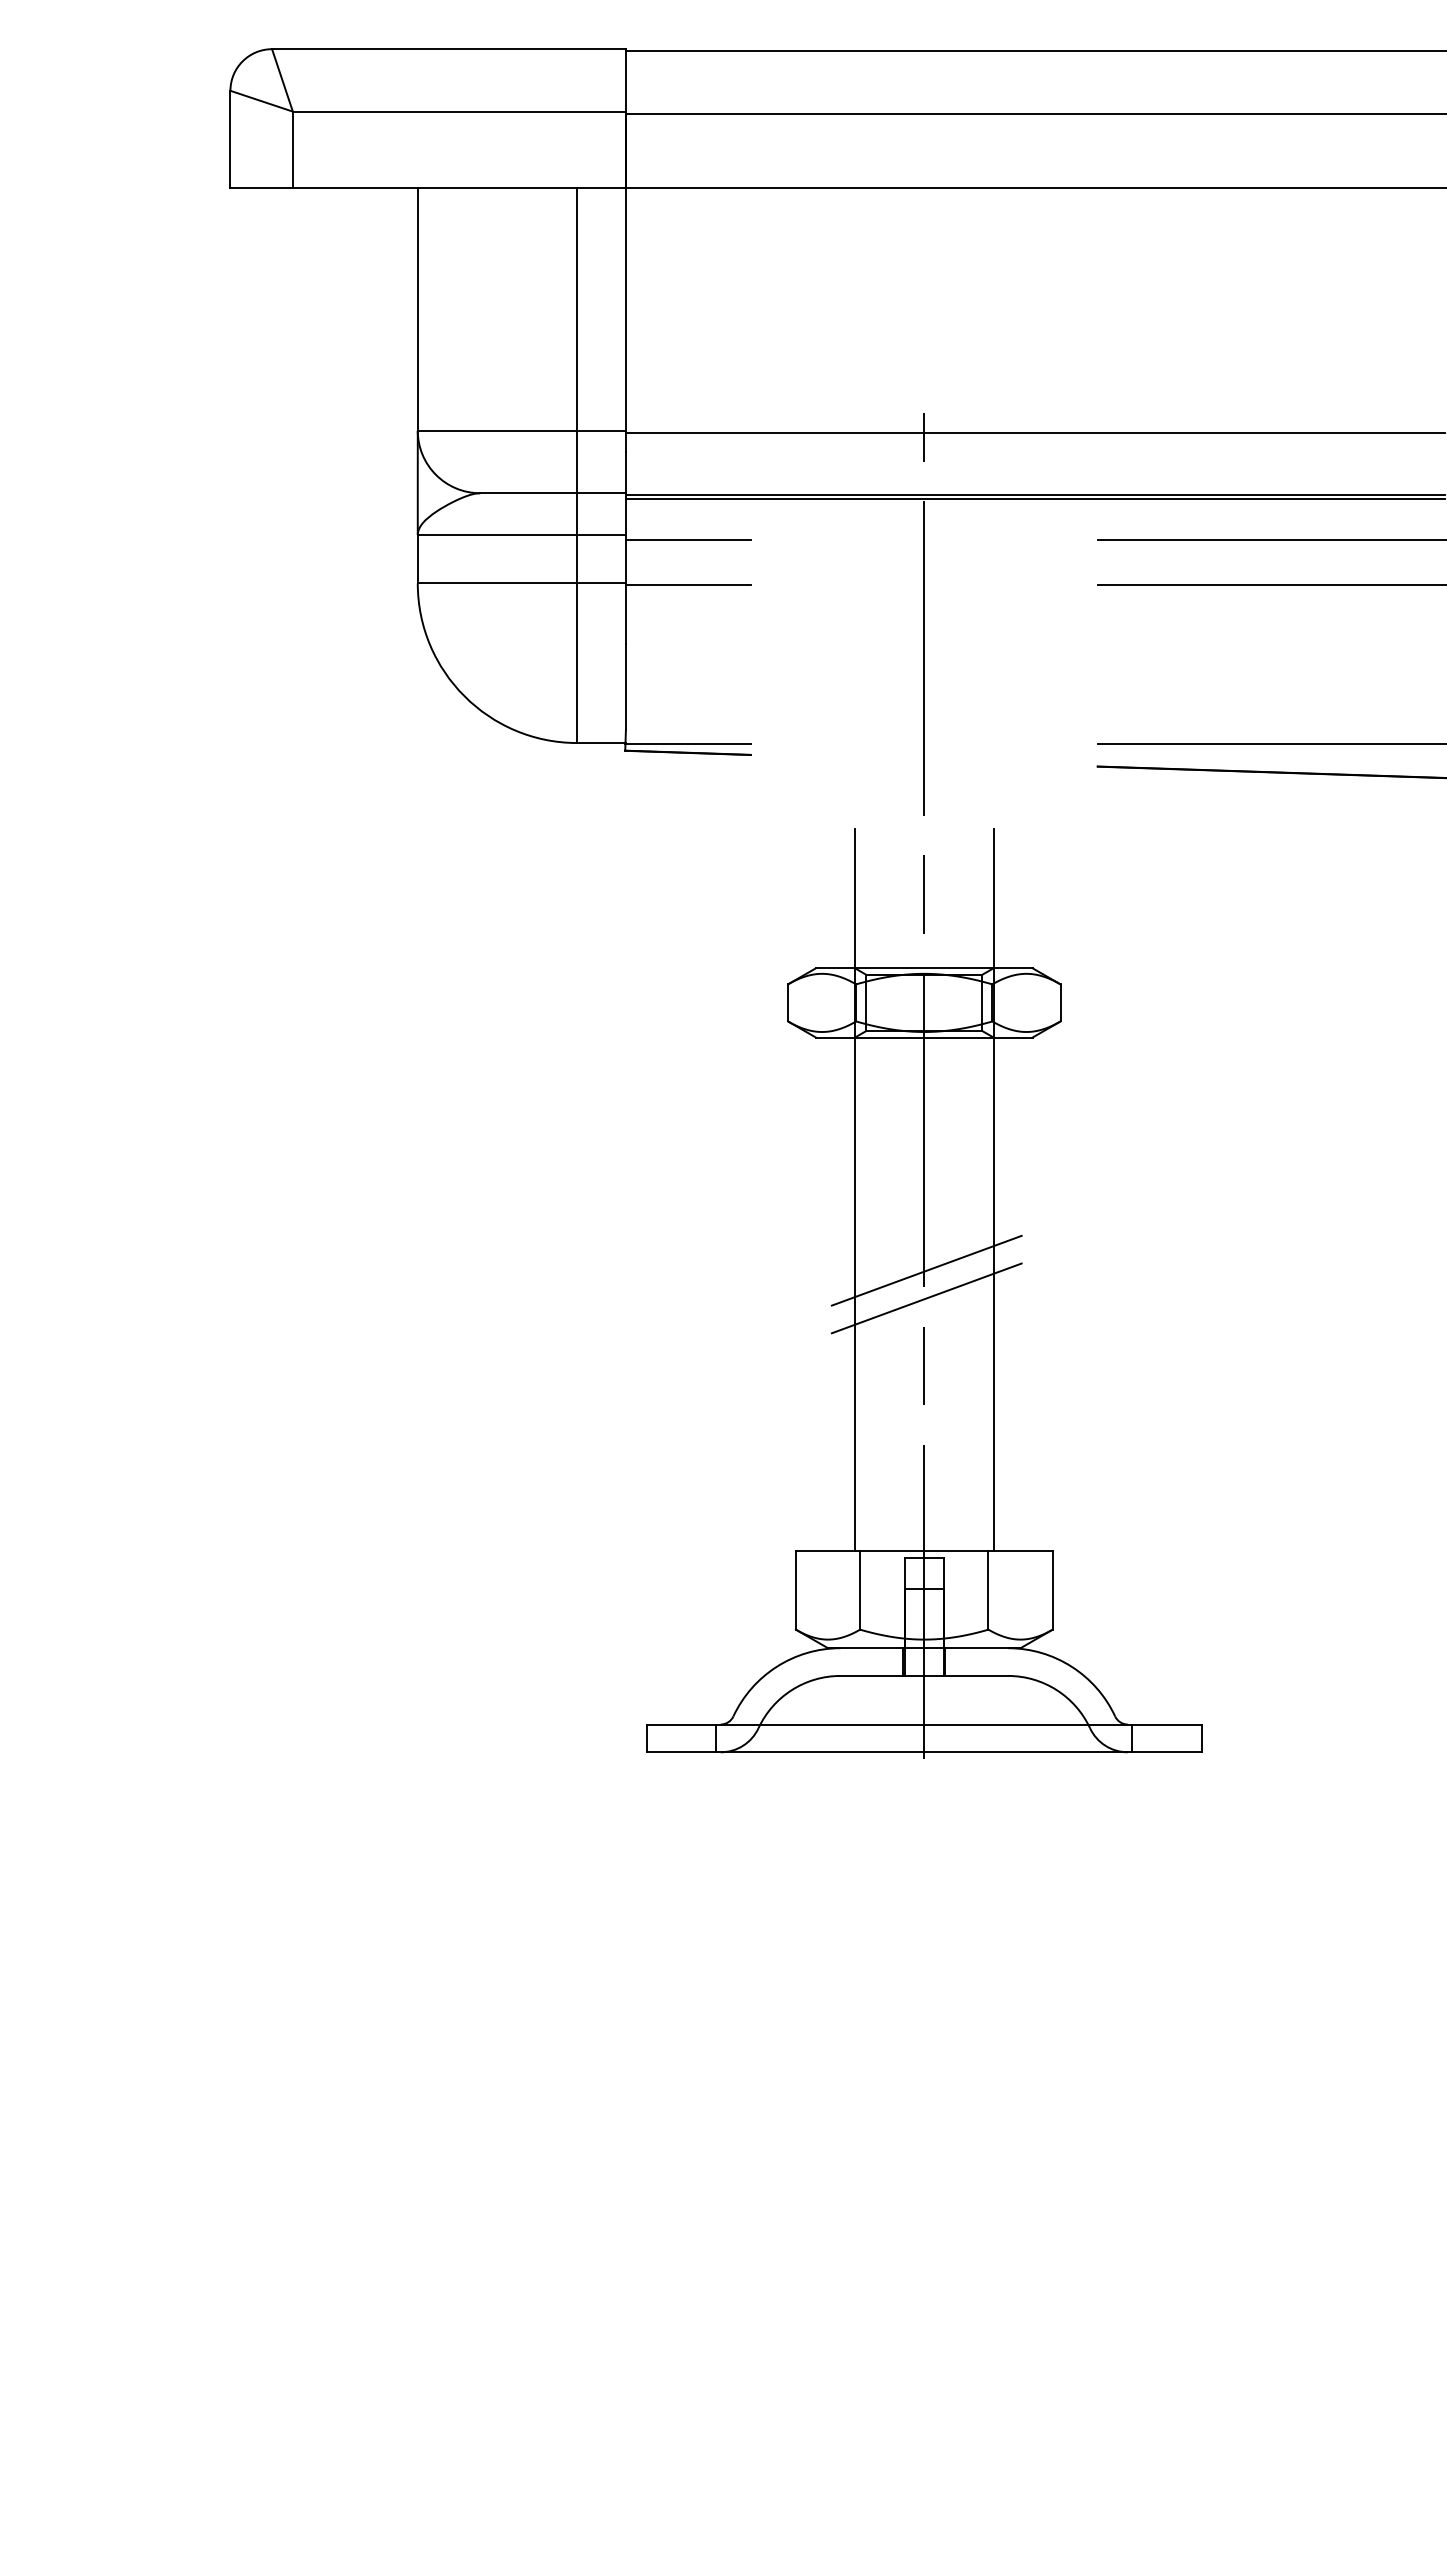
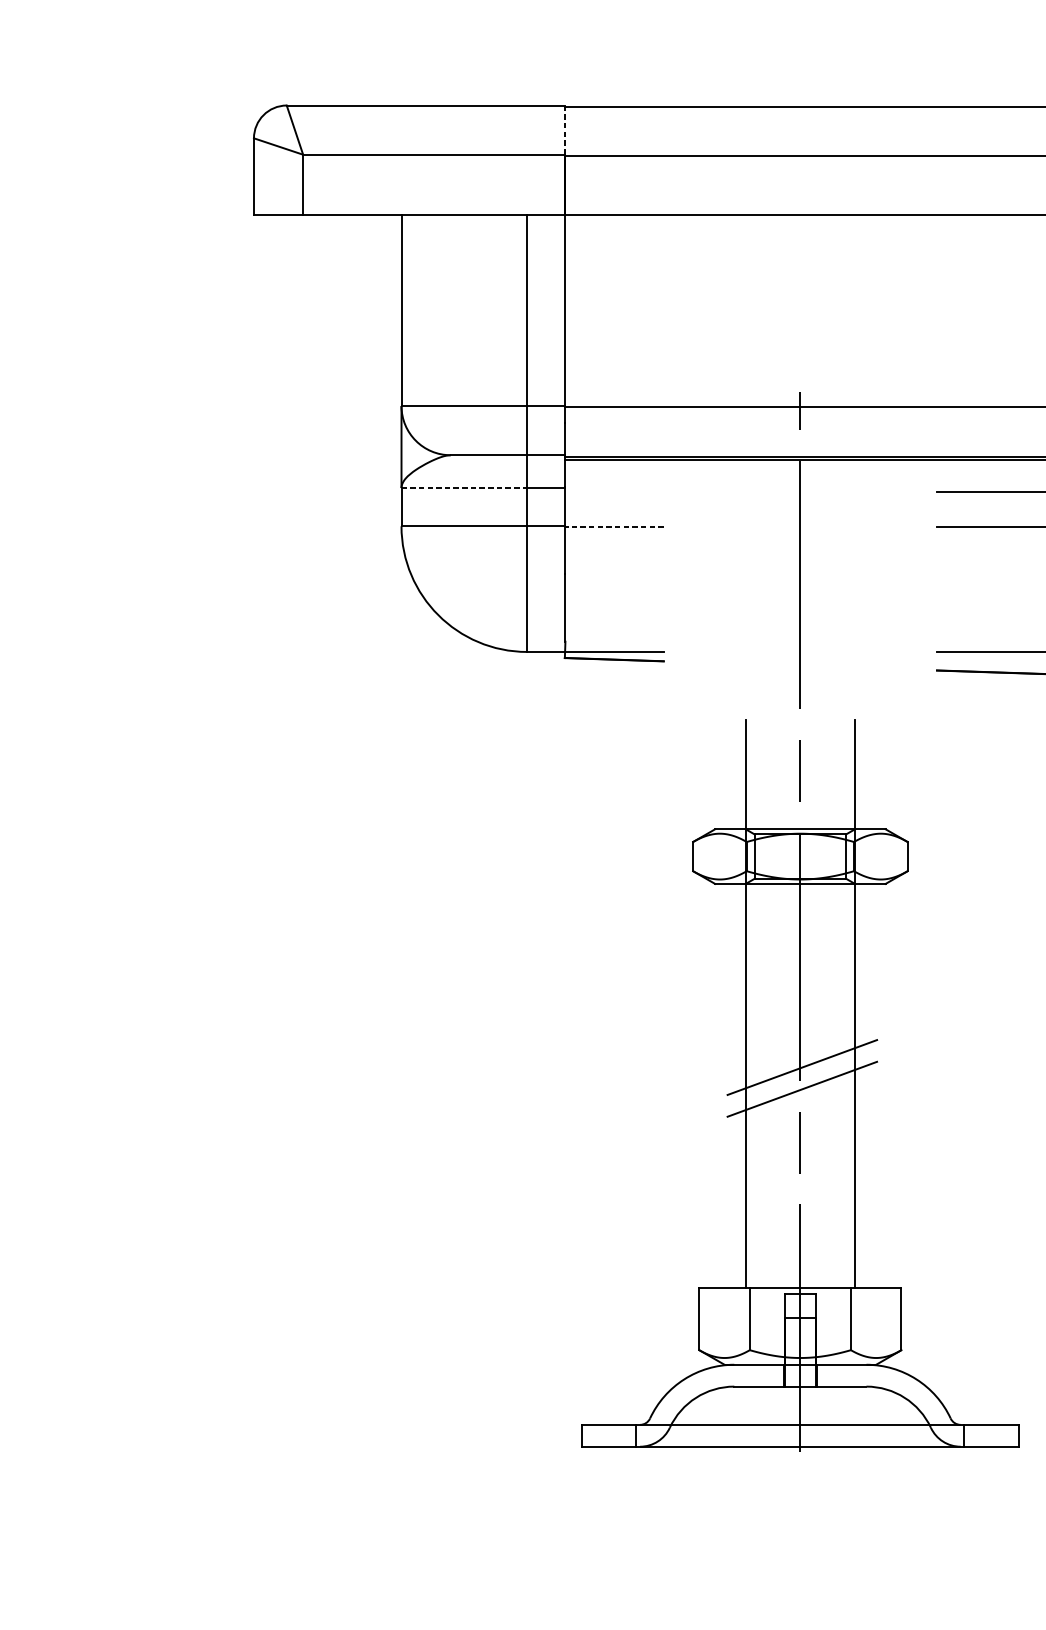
line: (625, 80) -> (565, 130), solid -> dashed
line: (497, 534) -> (464, 487), solid -> dashed
line: (687, 540) -> (613, 492), removed
line: (687, 584) -> (613, 527), solid -> dashed

